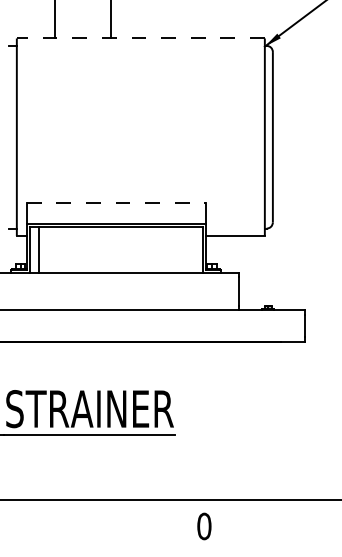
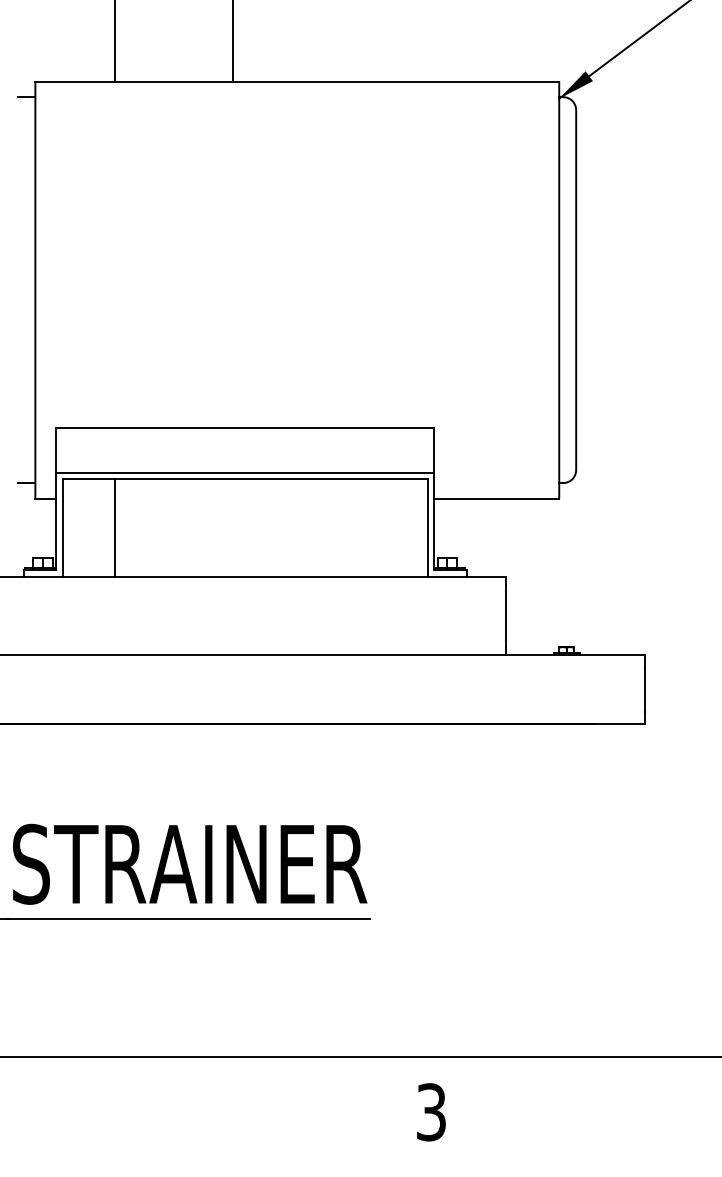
line: (140, 38) -> (296, 81), dashed -> solid
line: (116, 202) -> (245, 427), dashed -> solid
line: (38, 249) -> (114, 527), moved
text: (204, 526) -> (431, 1112), 0 -> 3

